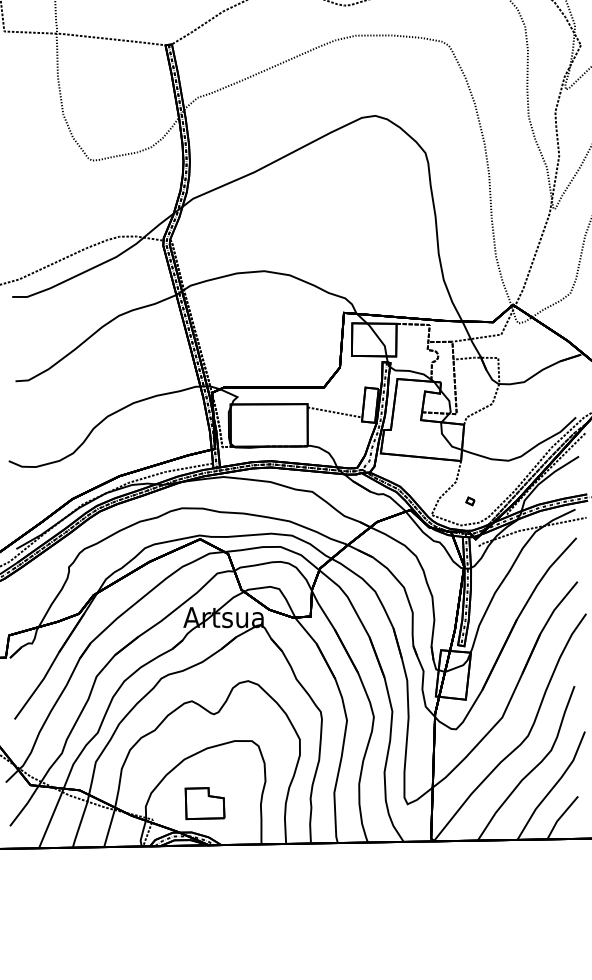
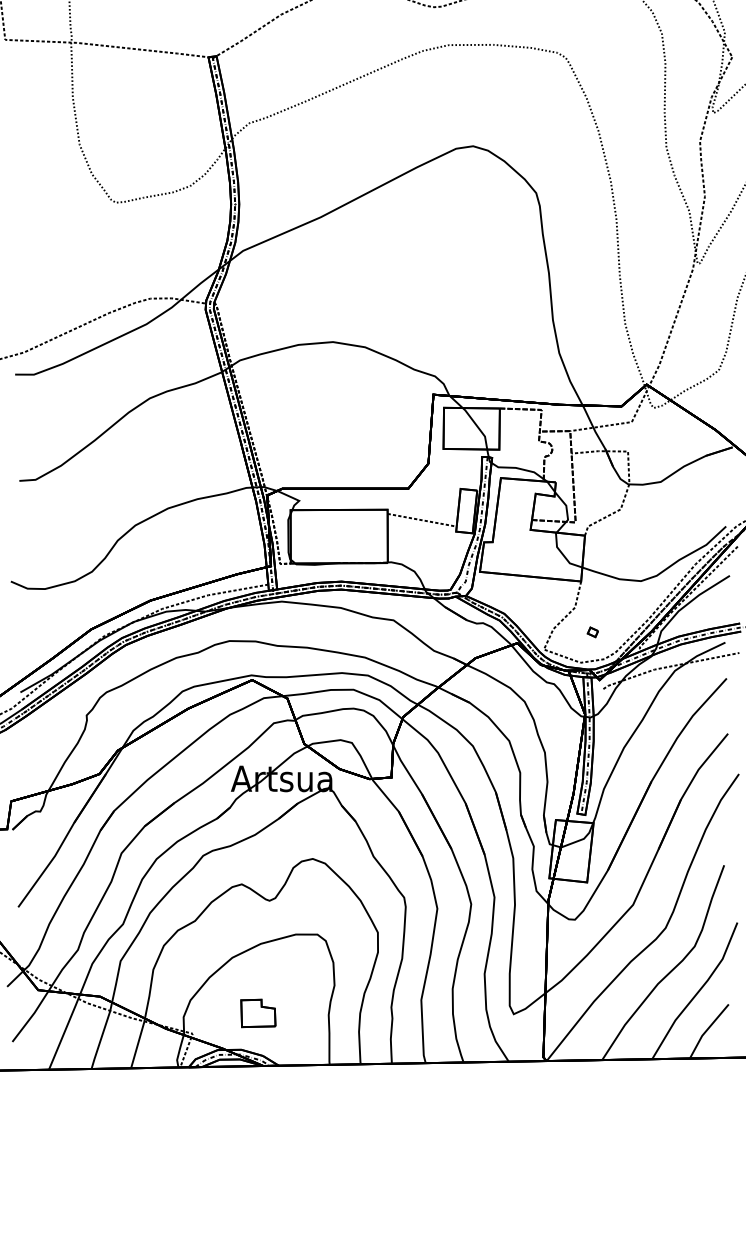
part: (205, 803) -> (258, 1013), size x0.7

